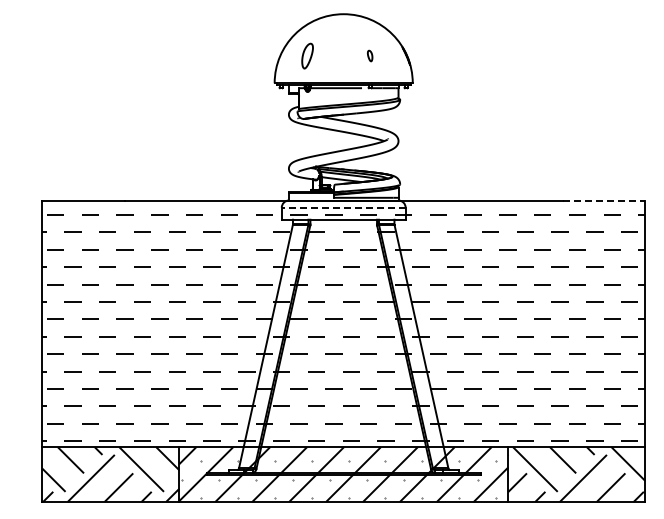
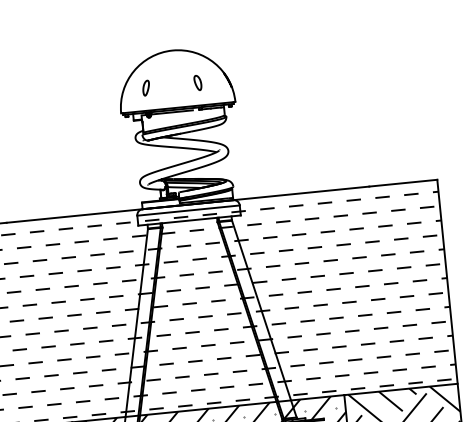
part: (307, 55) -> (146, 87), size x0.71
part: (369, 55) -> (197, 82), size x1.67
line: (604, 200) -> (403, 183), dashed -> solid
line: (343, 207) -> (188, 210), dashed -> solid

